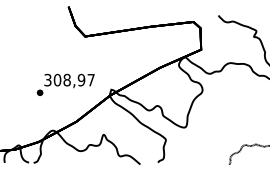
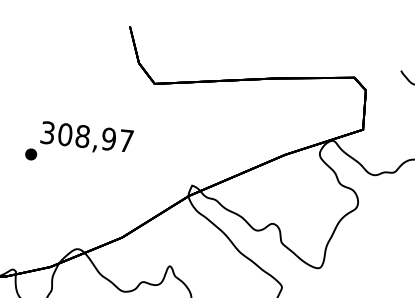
text: (65, 84) -> (78, 144), moved

